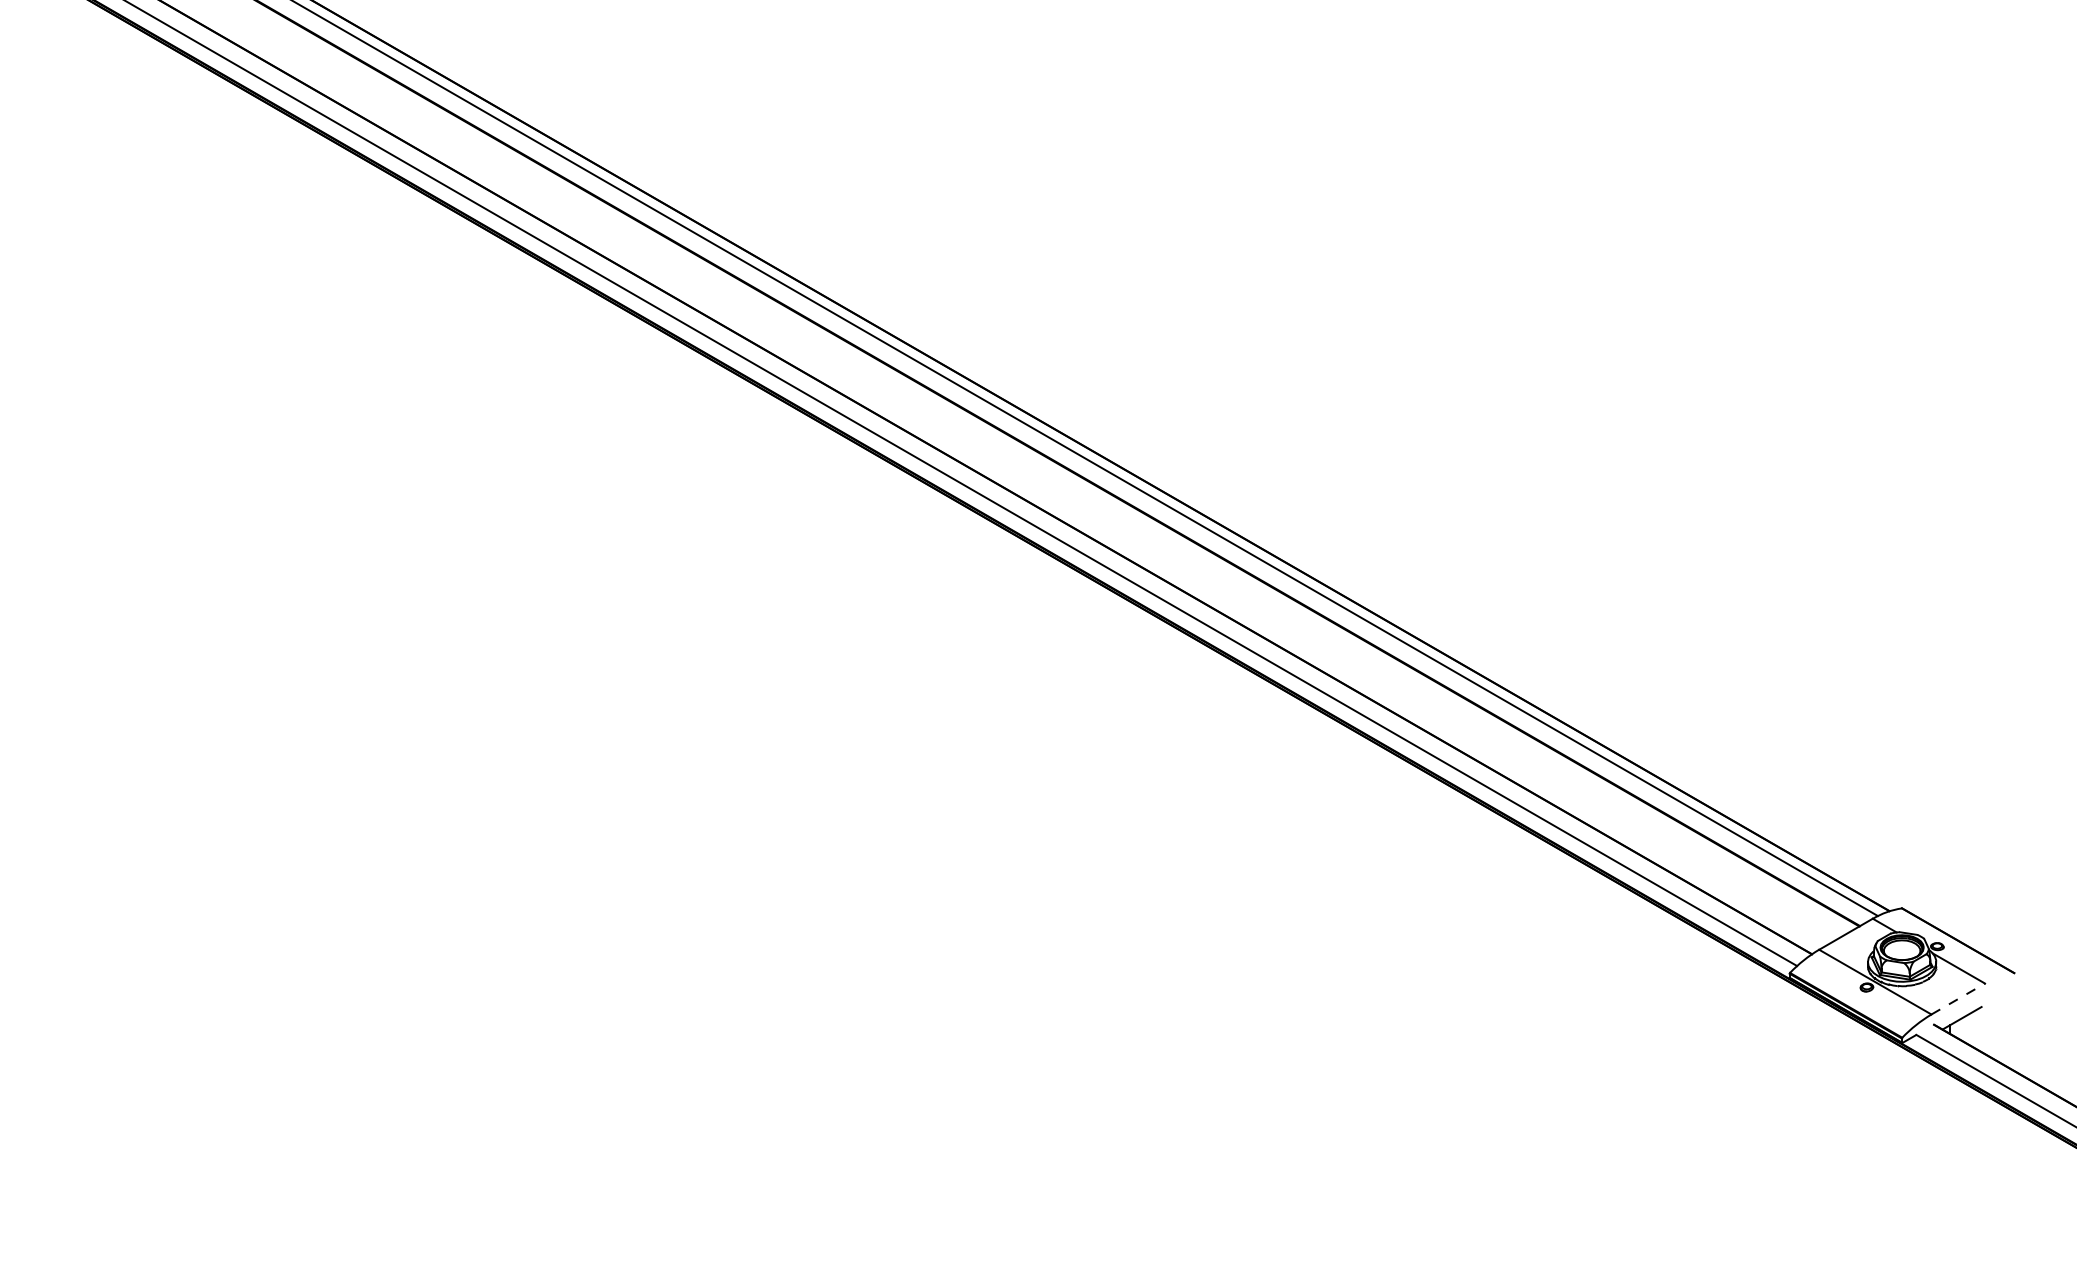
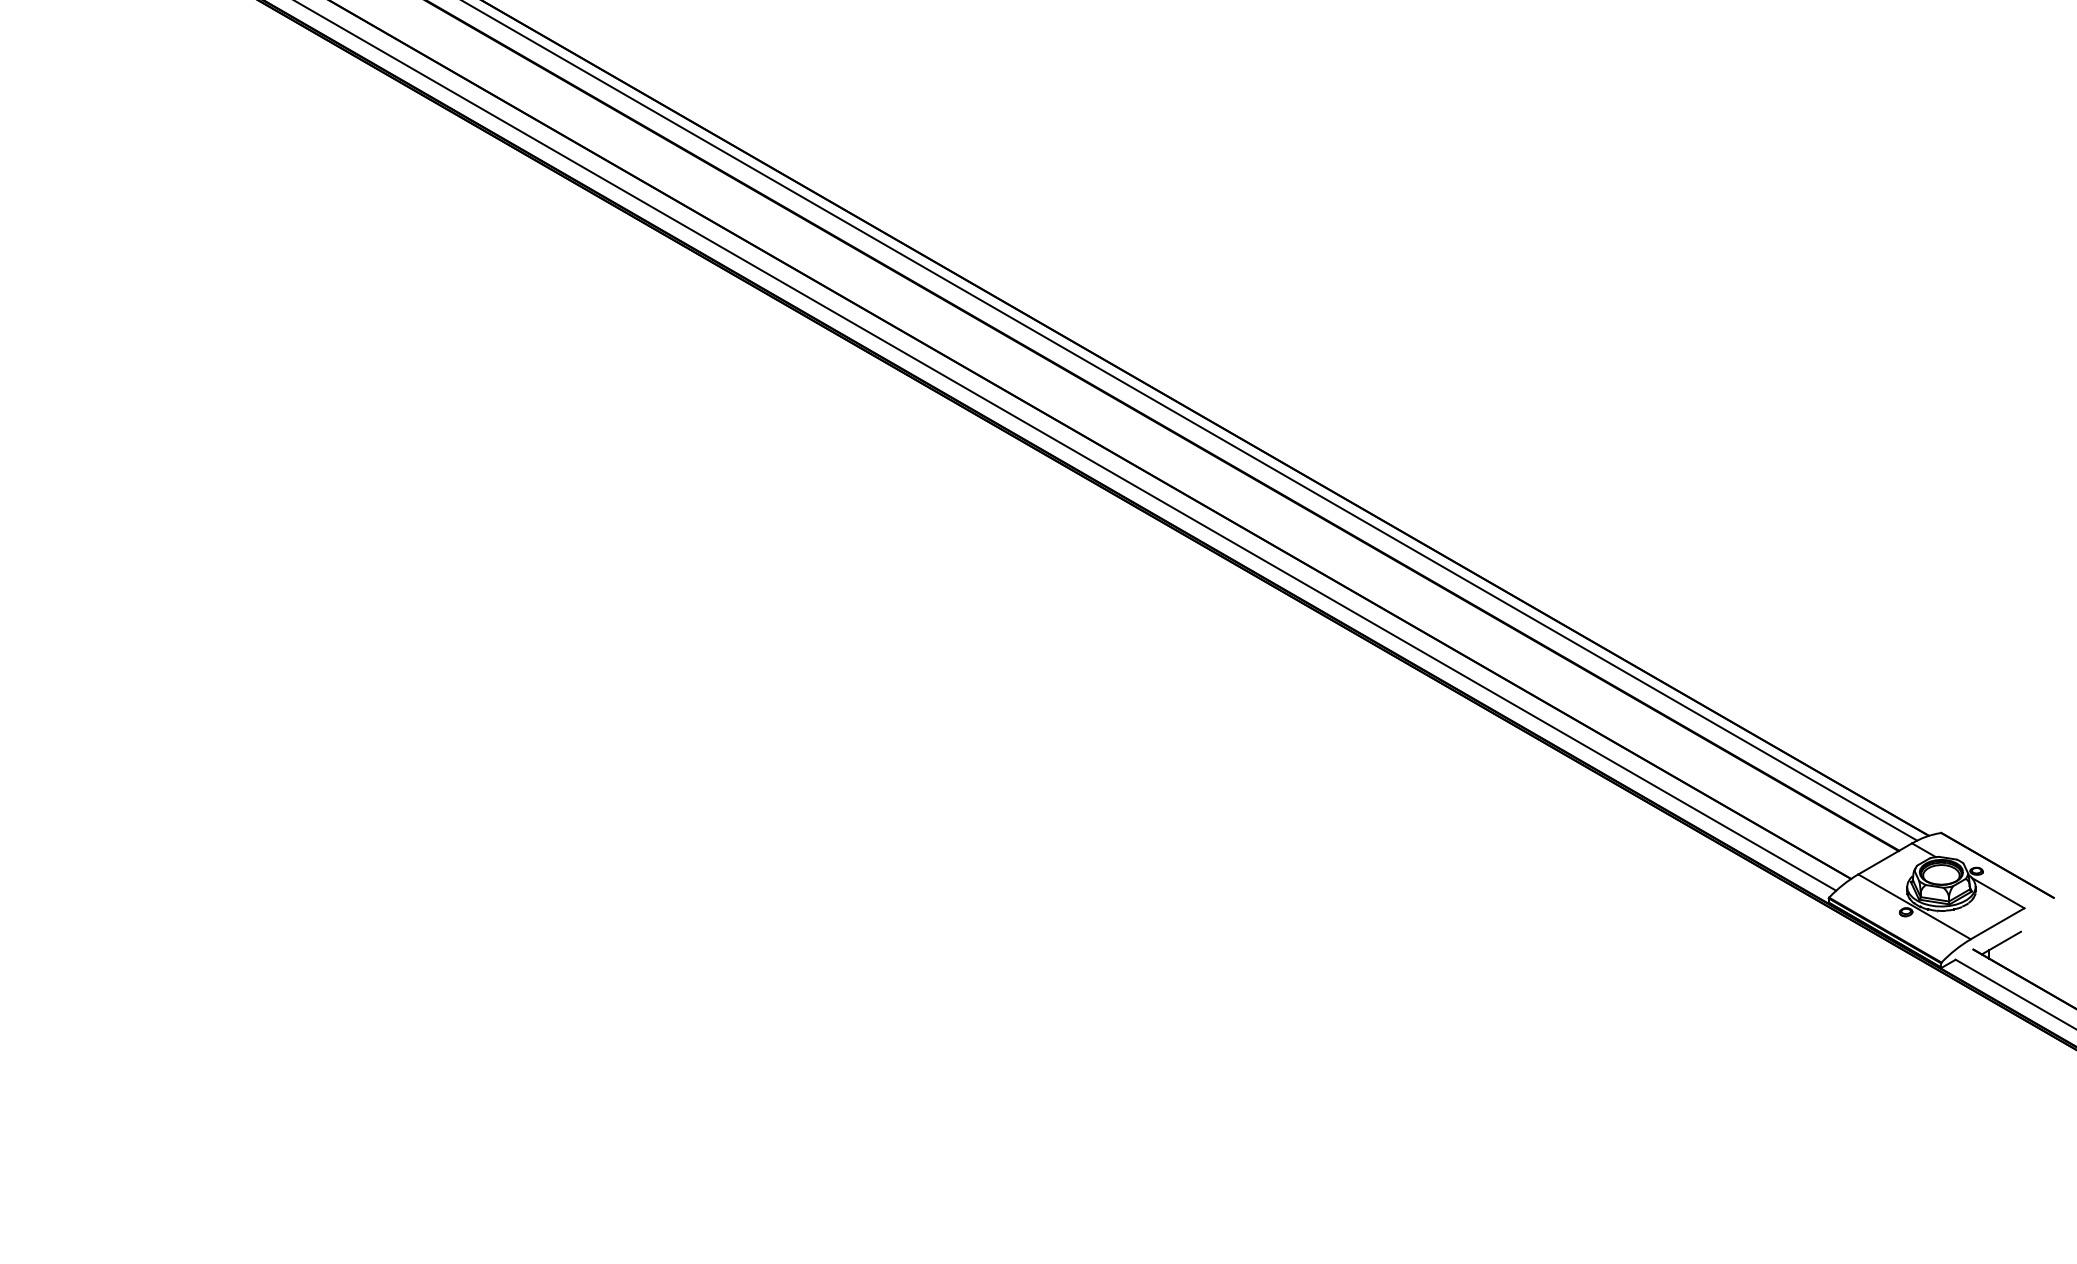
line: (1958, 999) -> (1997, 924), dashed -> solid

